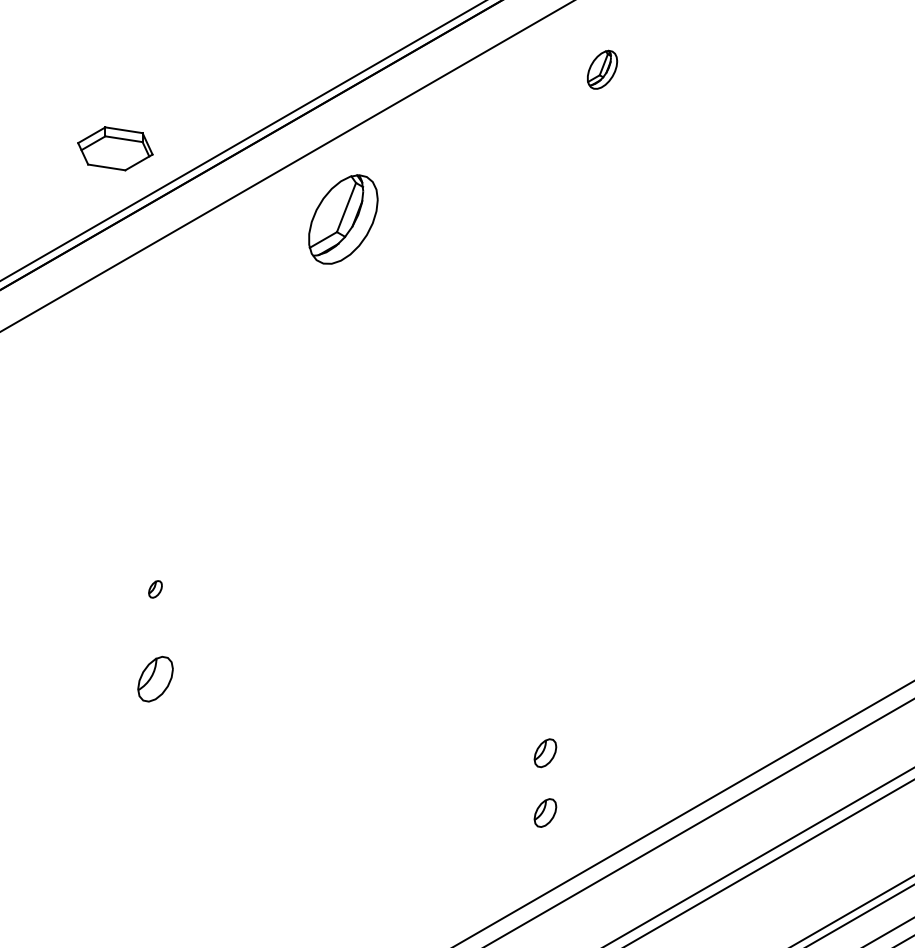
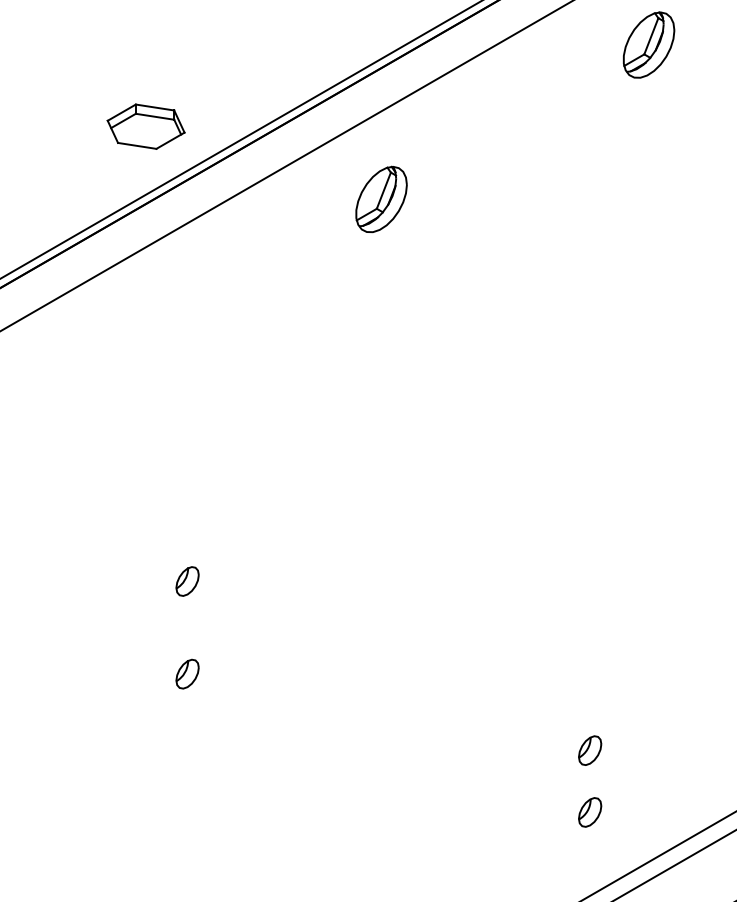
part: (602, 69) -> (649, 44), size x1.67
part: (343, 218) -> (381, 198), size x0.71
part: (155, 589) -> (187, 581), size x1.67
part: (155, 678) -> (187, 673), size x0.62

